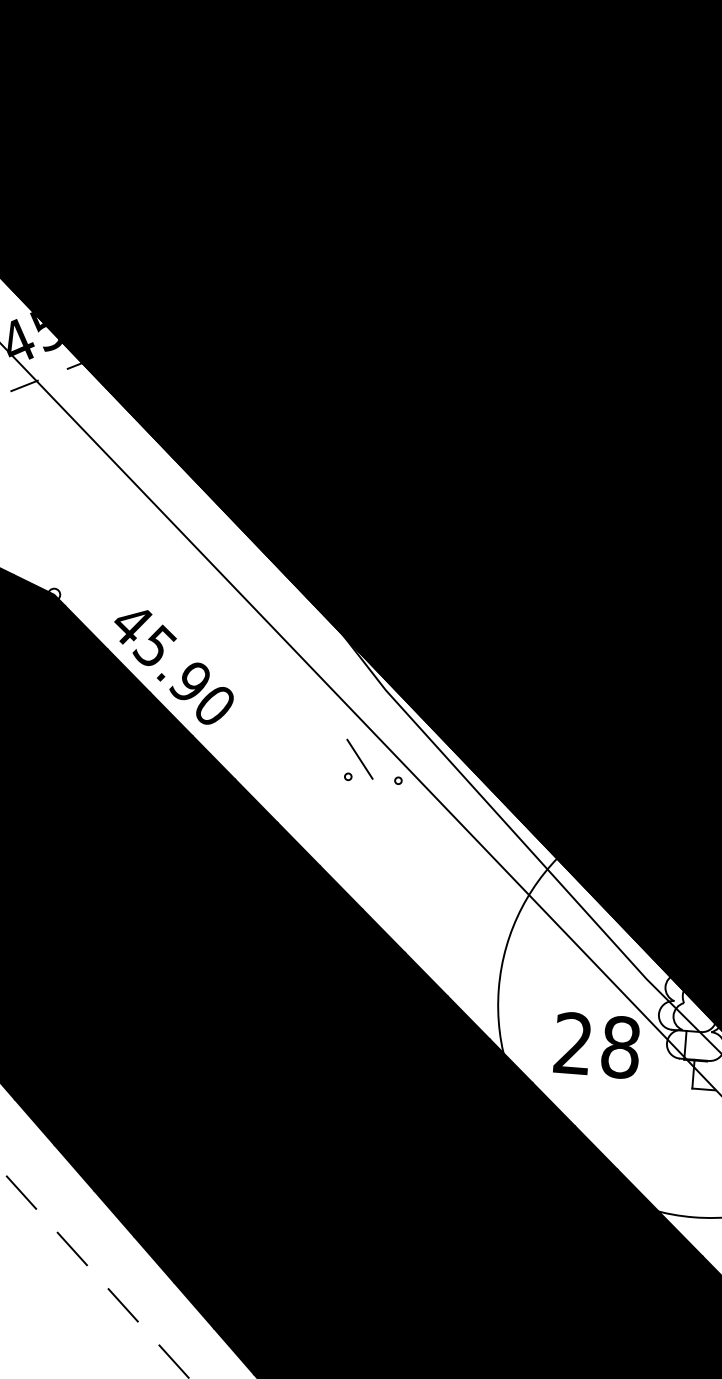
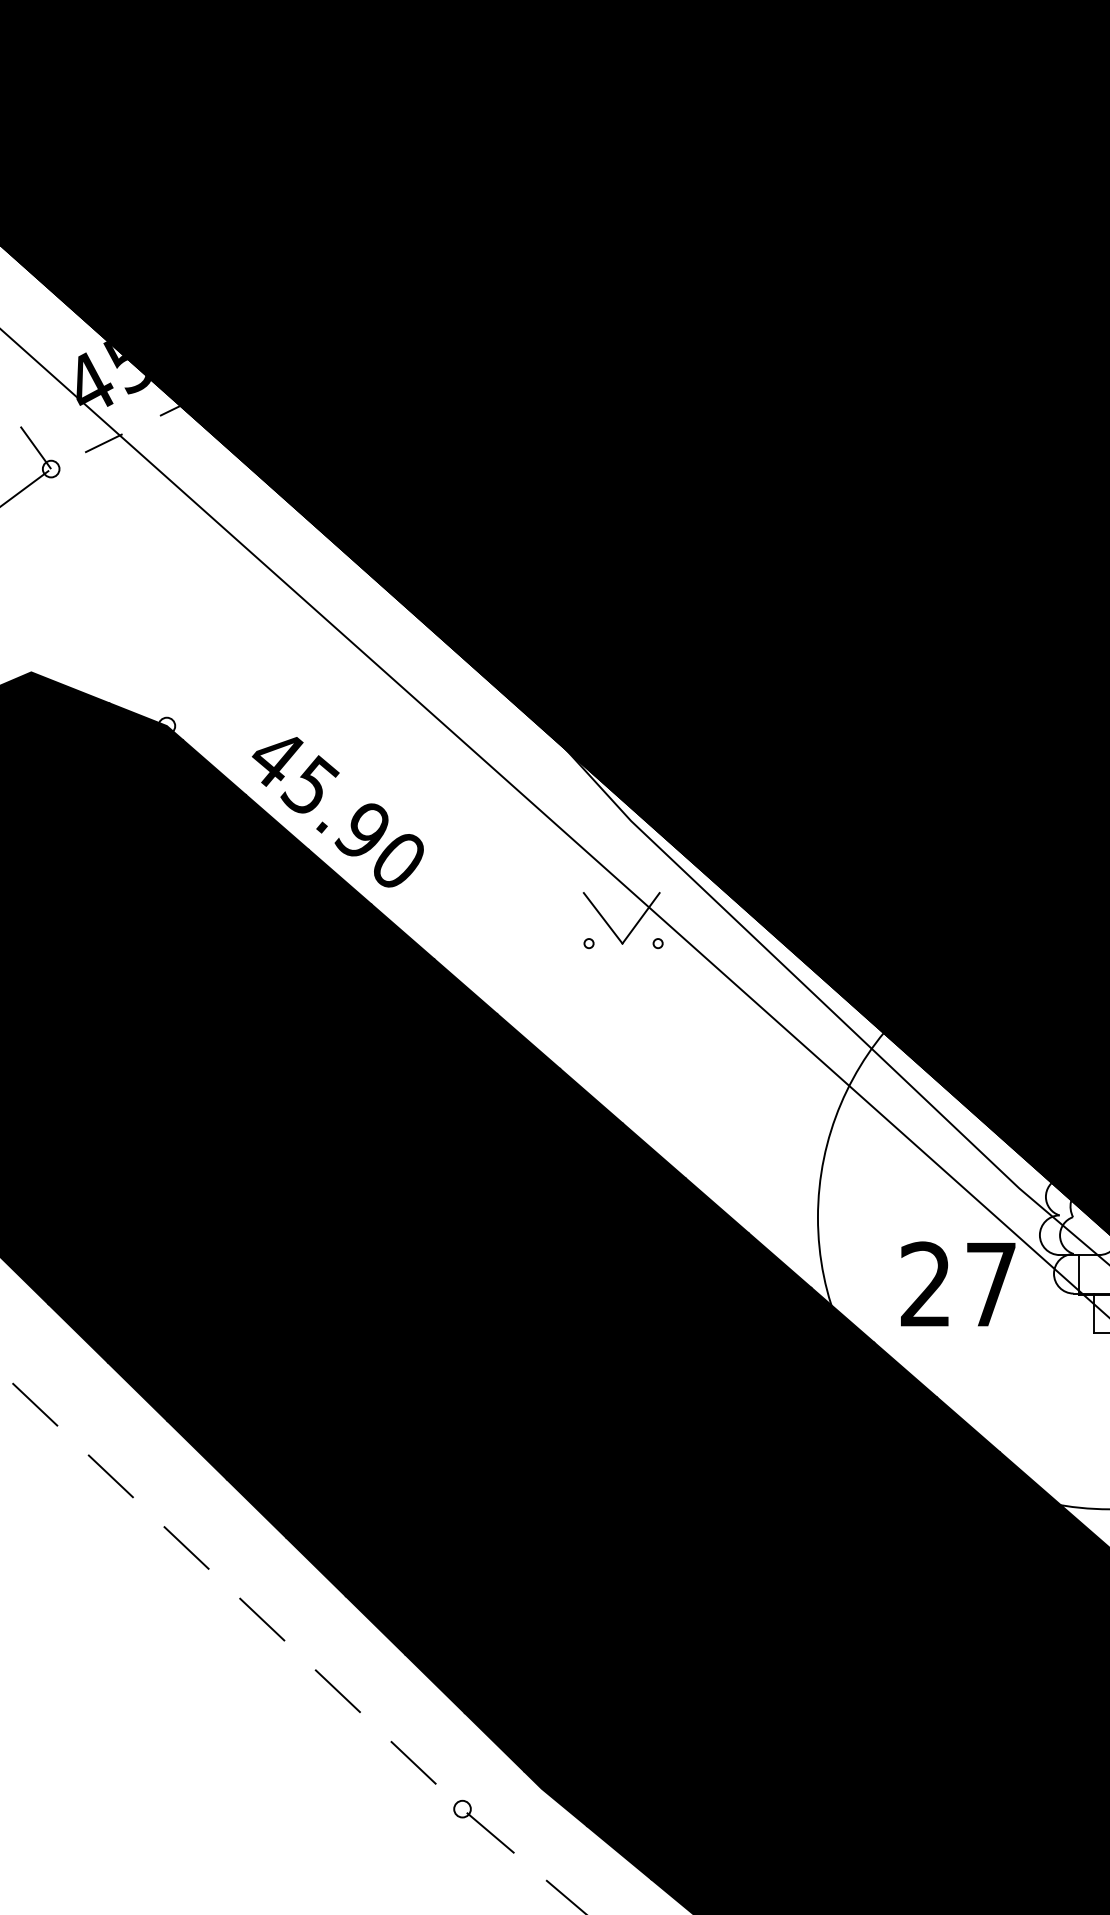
line: (387, 761) -> (640, 918), added
text: (620, 1047) -> (991, 1284), 28 -> 27

